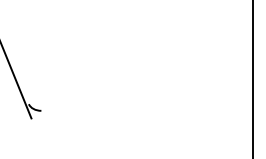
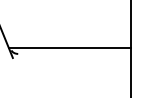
line: (137, 98) -> (69, 47), added

